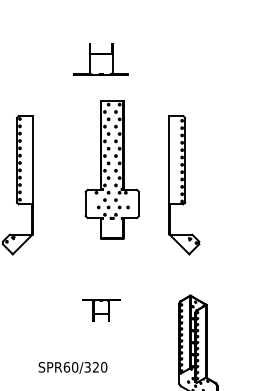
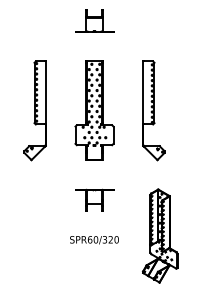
part: (112, 169) -> (94, 110), moved
part: (101, 309) -> (94, 199), size x1.43
text: (73, 368) -> (94, 240), moved

